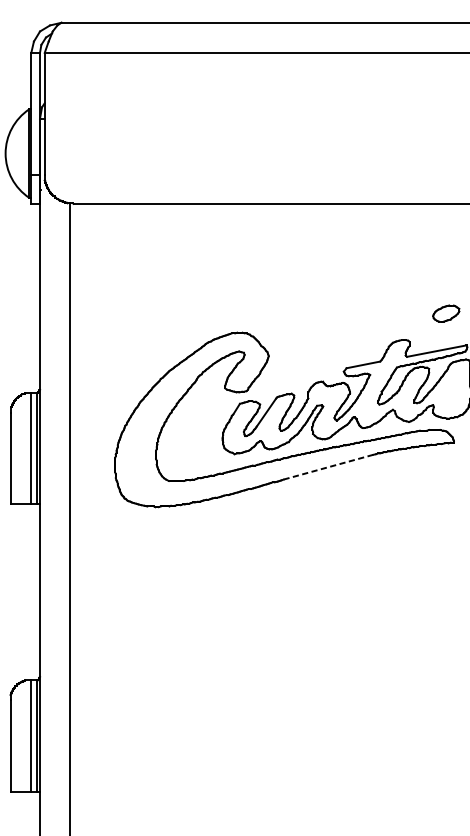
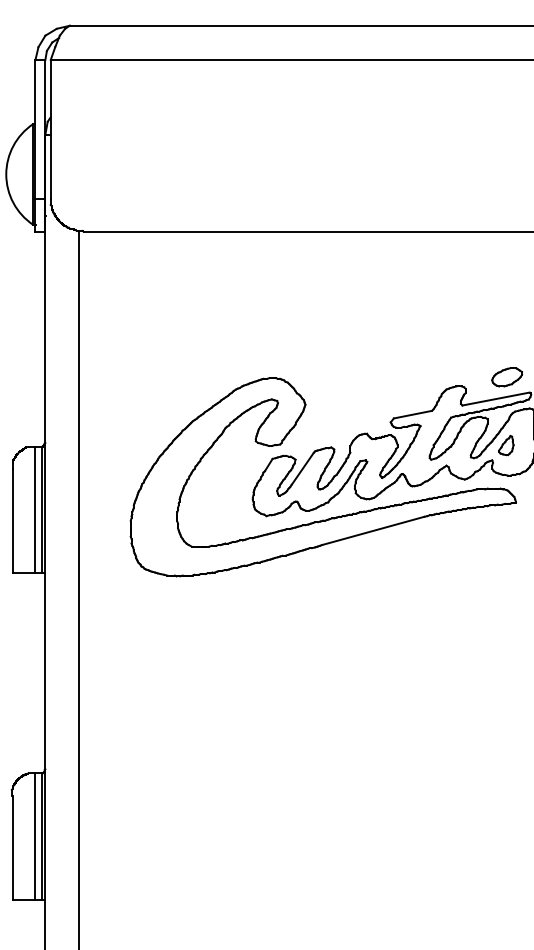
part: (445, 313) -> (506, 377), moved
part: (445, 392) -> (506, 445), added
line: (328, 466) -> (373, 530), dashed -> solid

